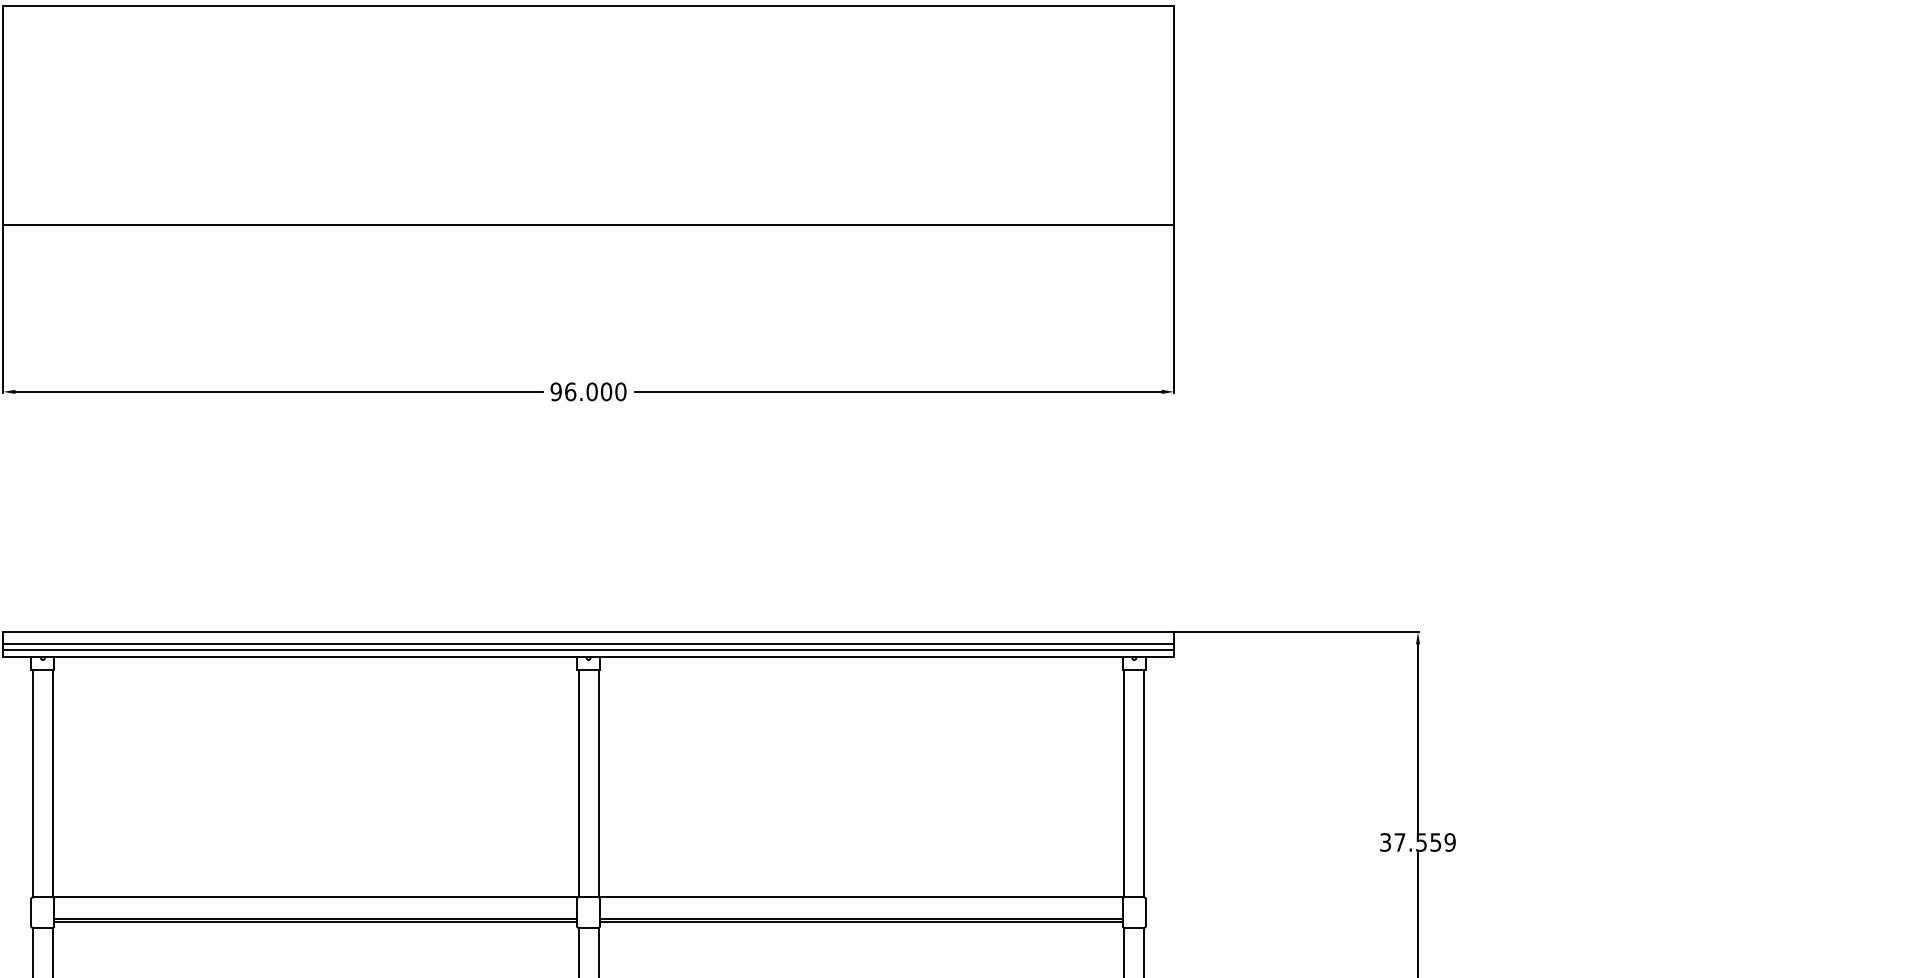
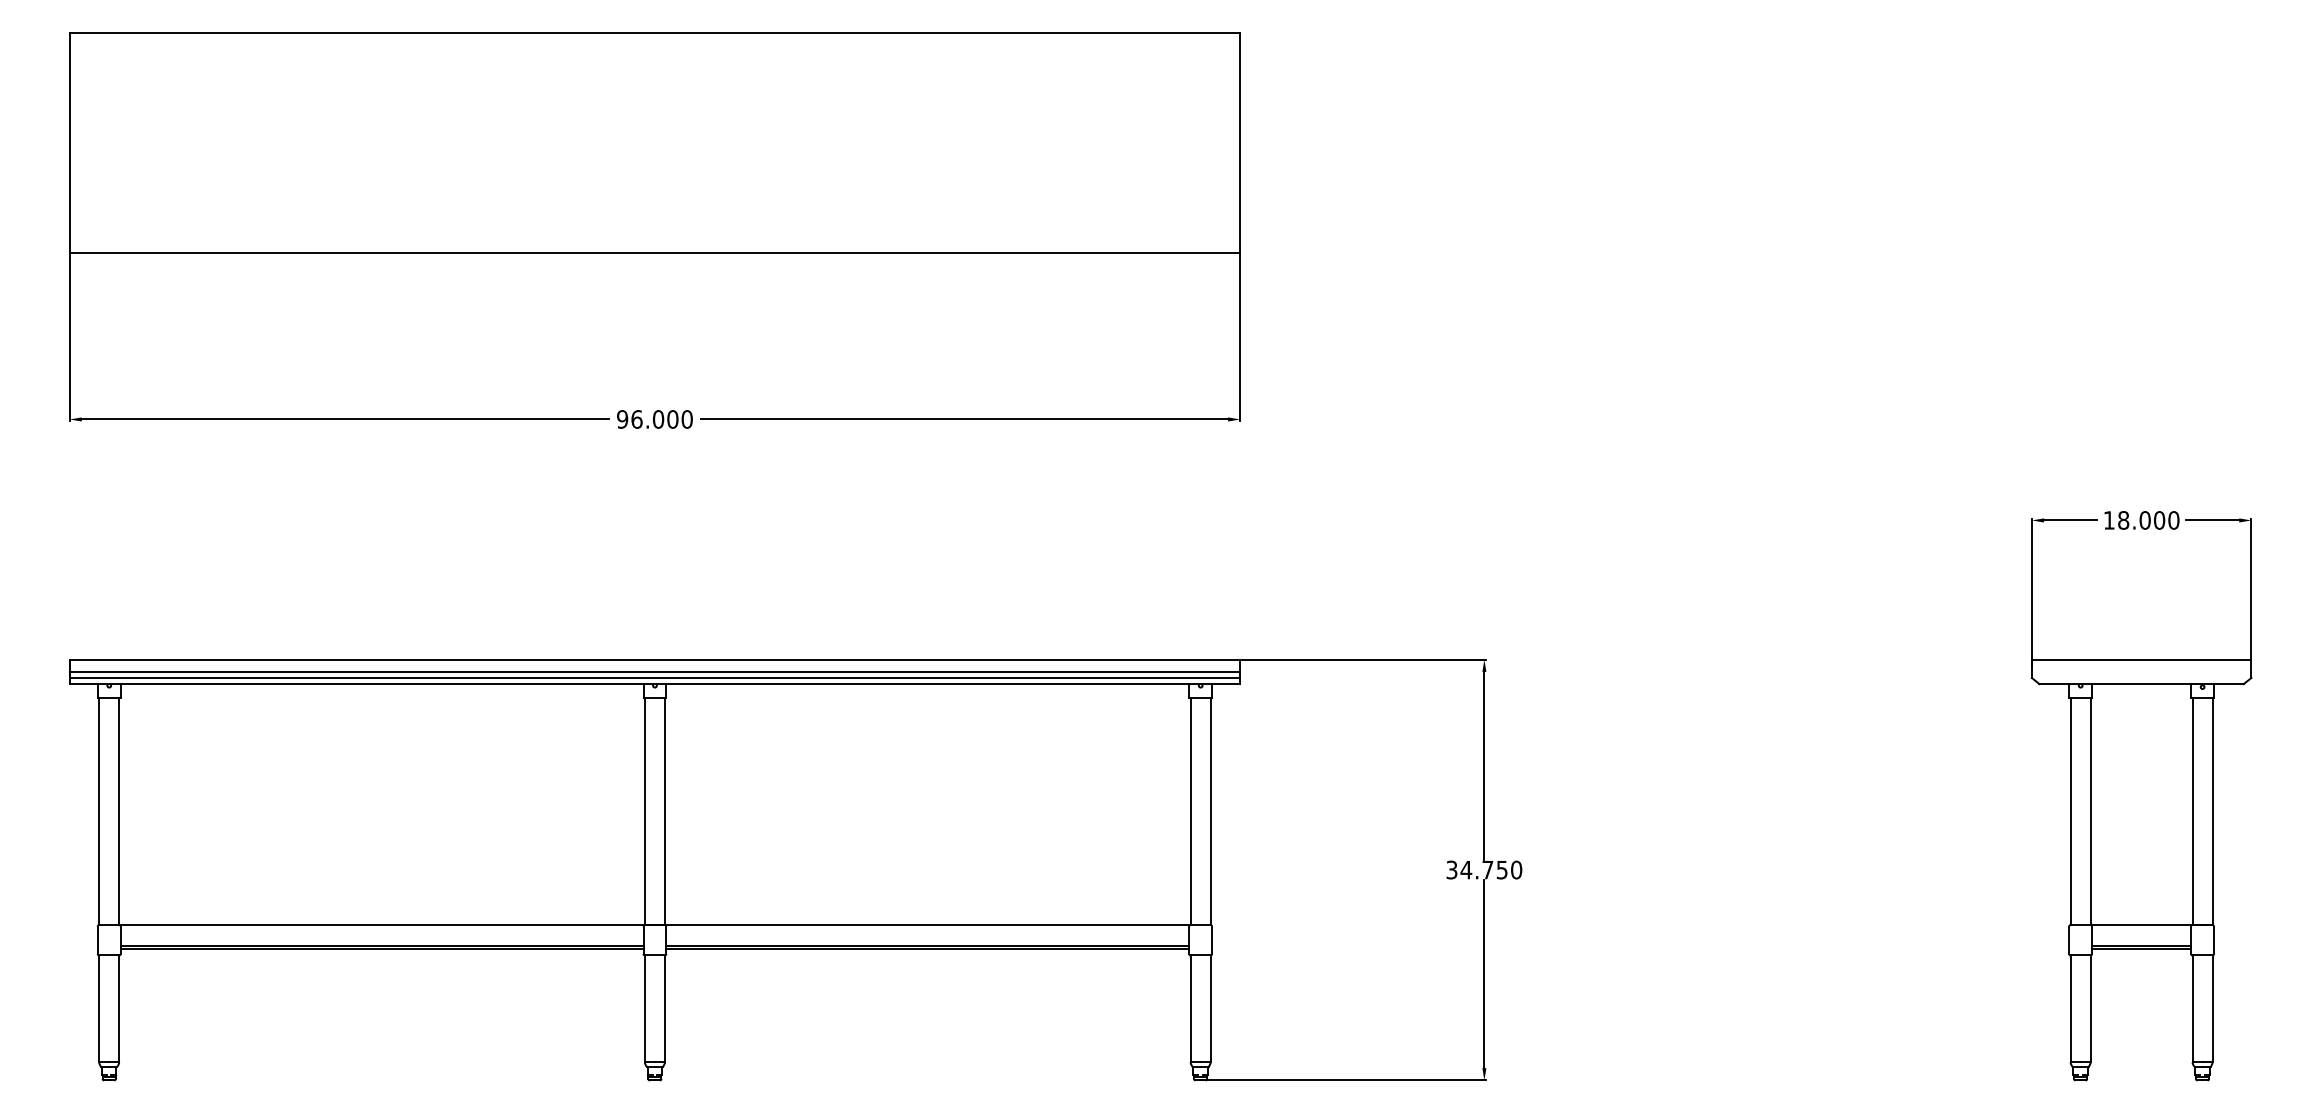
text: (1425, 842) -> (1491, 870), 37.559 -> 34.750

